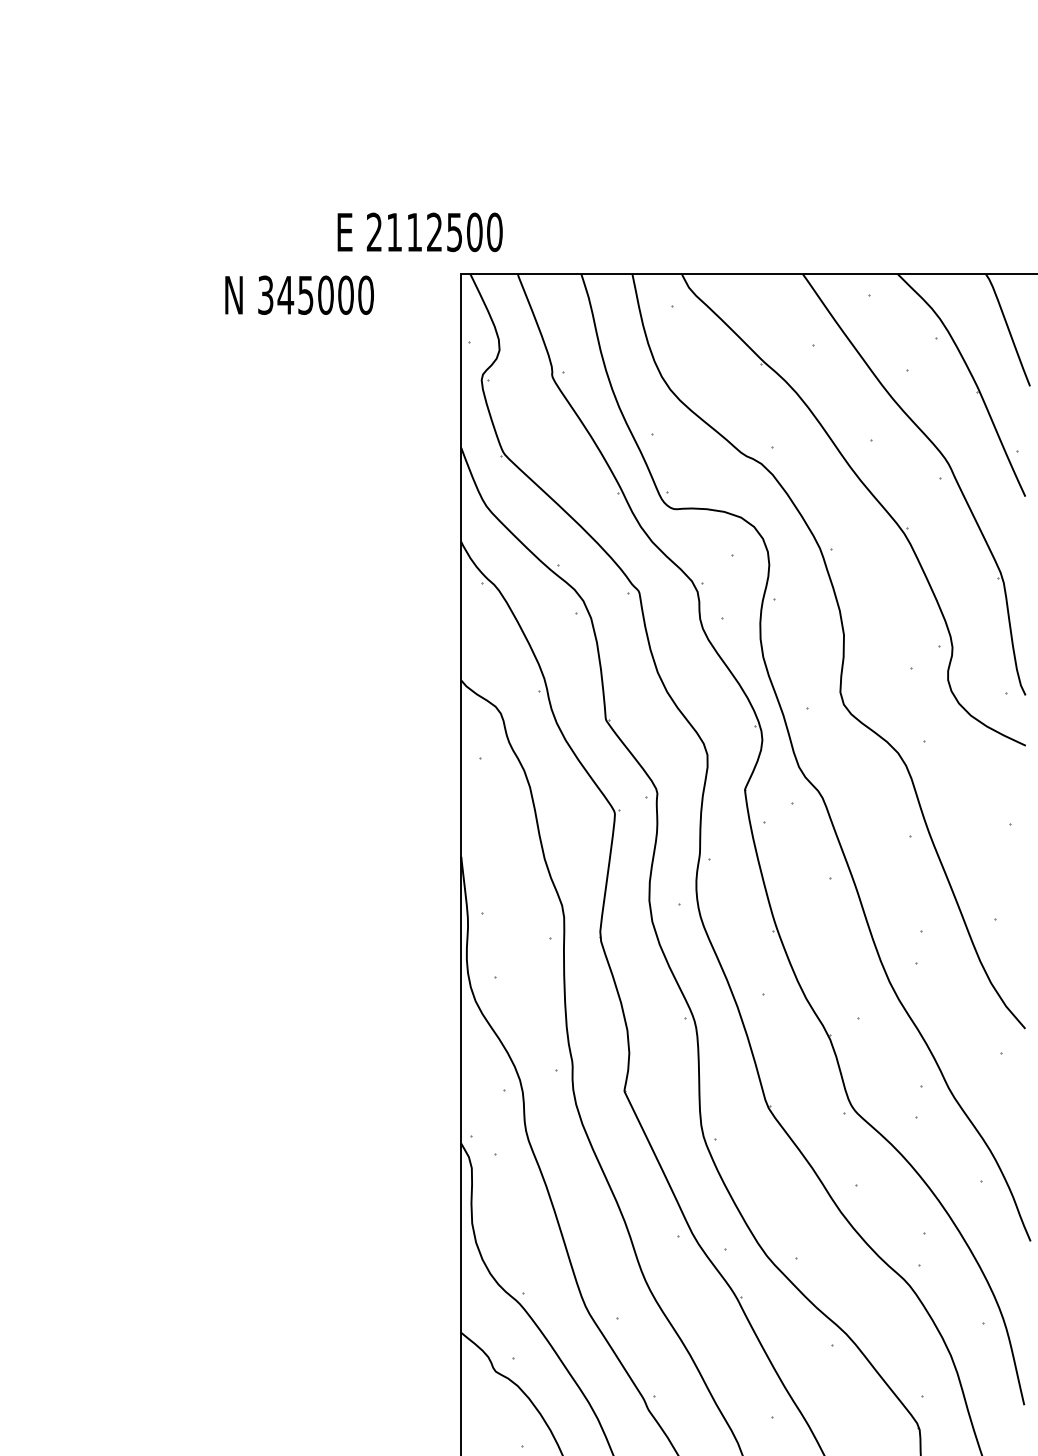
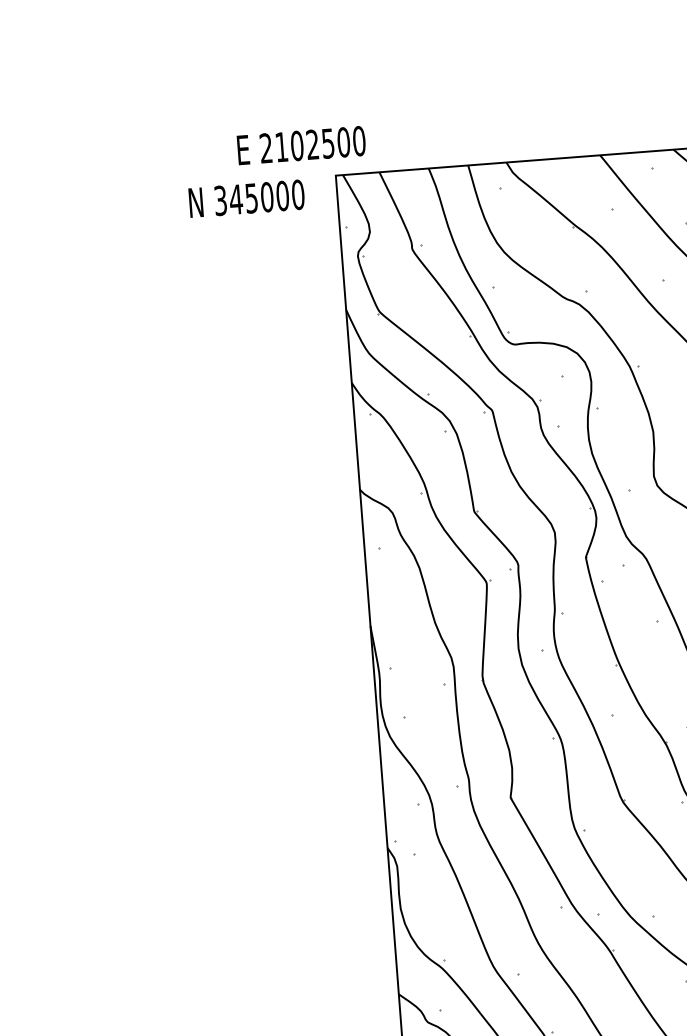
text: (414, 232) -> (297, 146), 2112500 -> 2102500
text: (299, 294) -> (246, 198), moved

